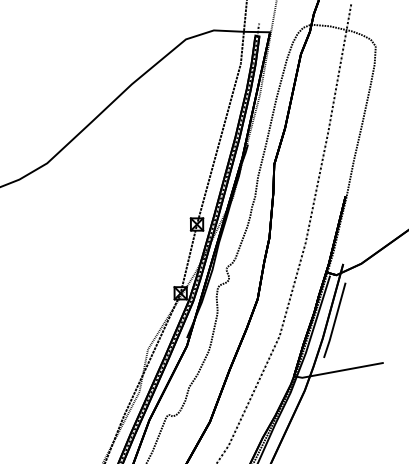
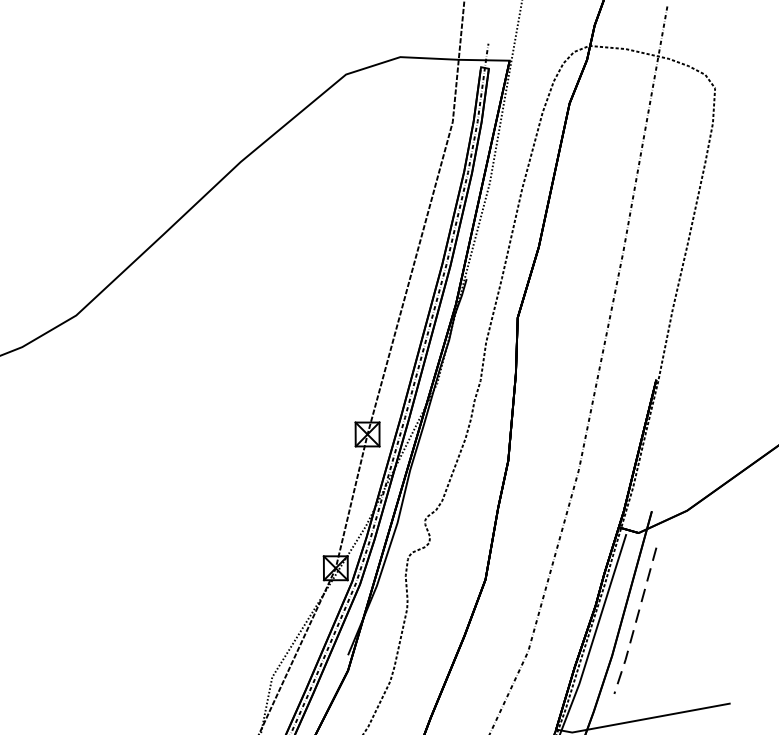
line: (335, 321) -> (636, 623), solid -> dashed

